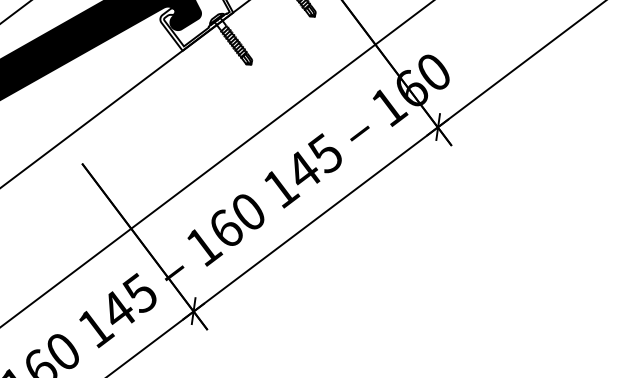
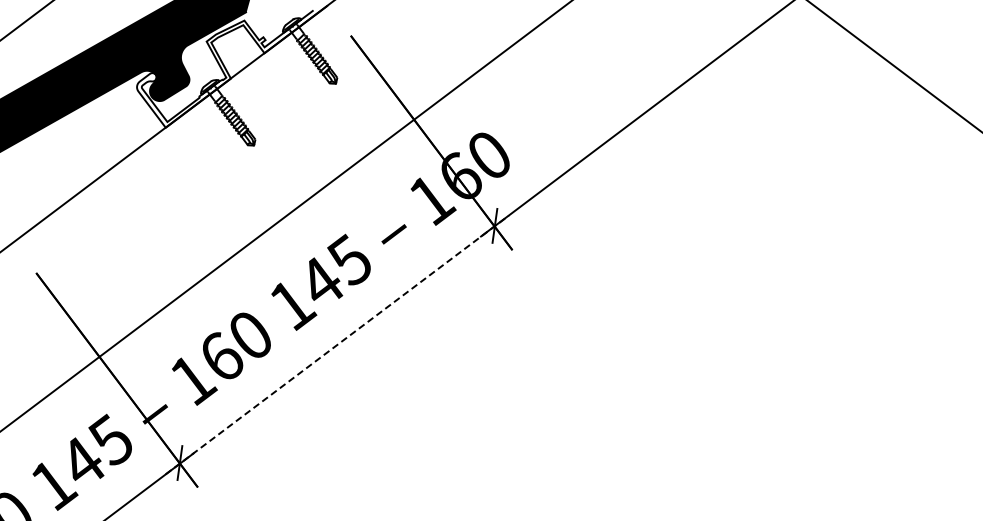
line: (315, 219) -> (337, 345), solid -> dashed

